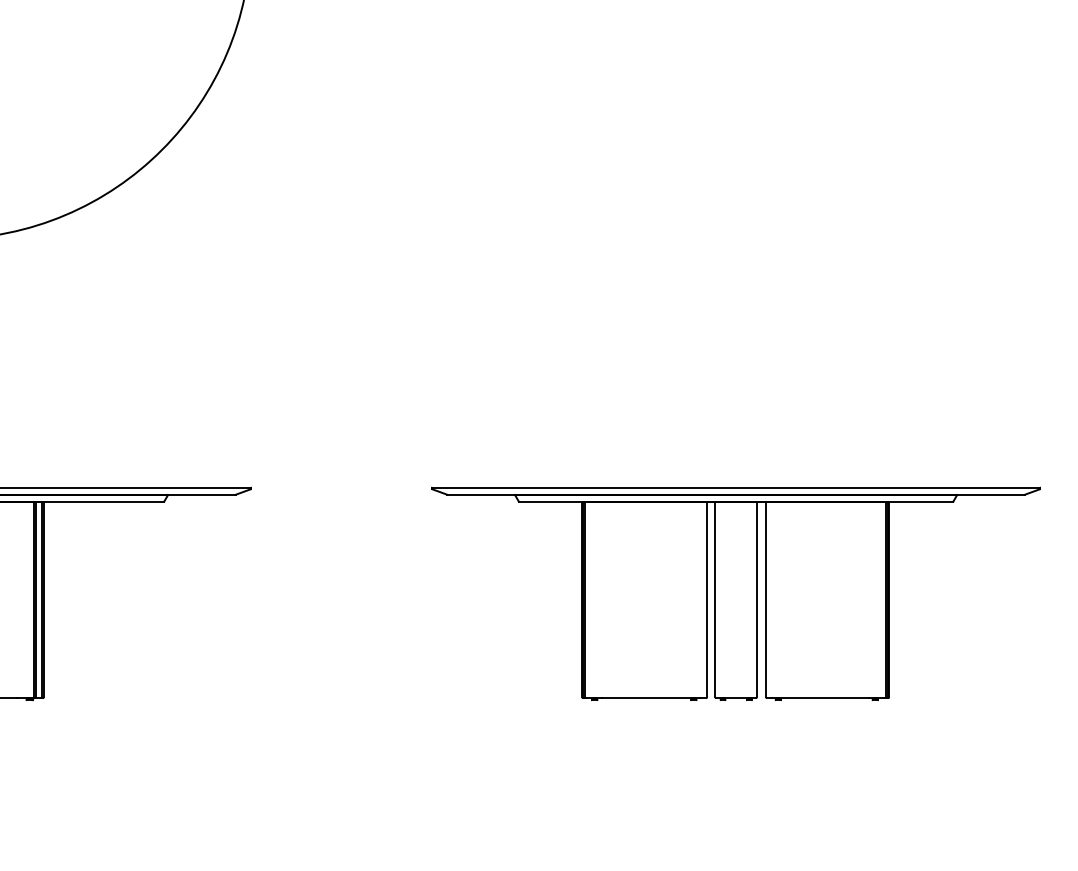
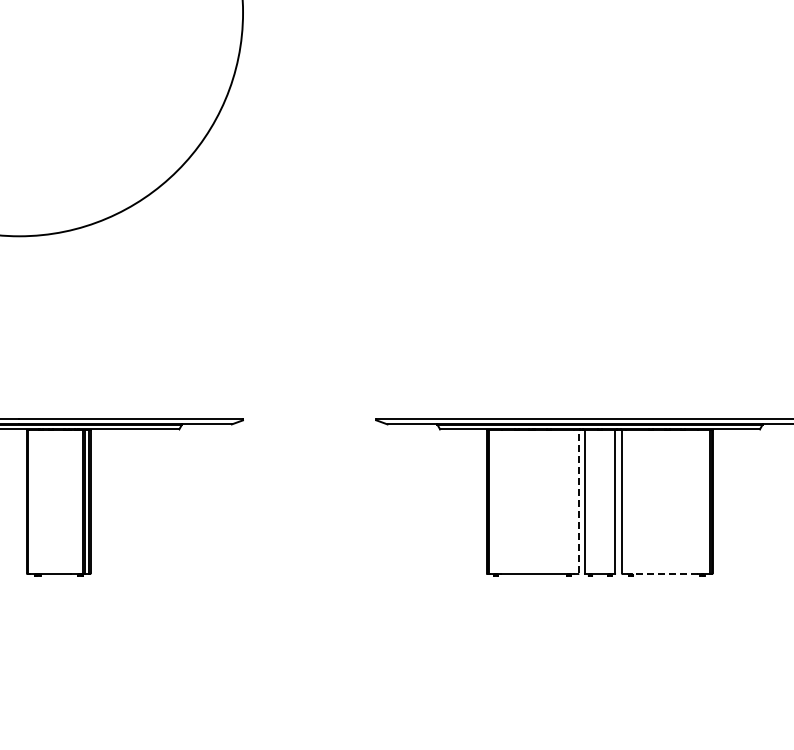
line: (706, 599) -> (578, 501), solid -> dashed
line: (820, 698) -> (662, 574), solid -> dashed

